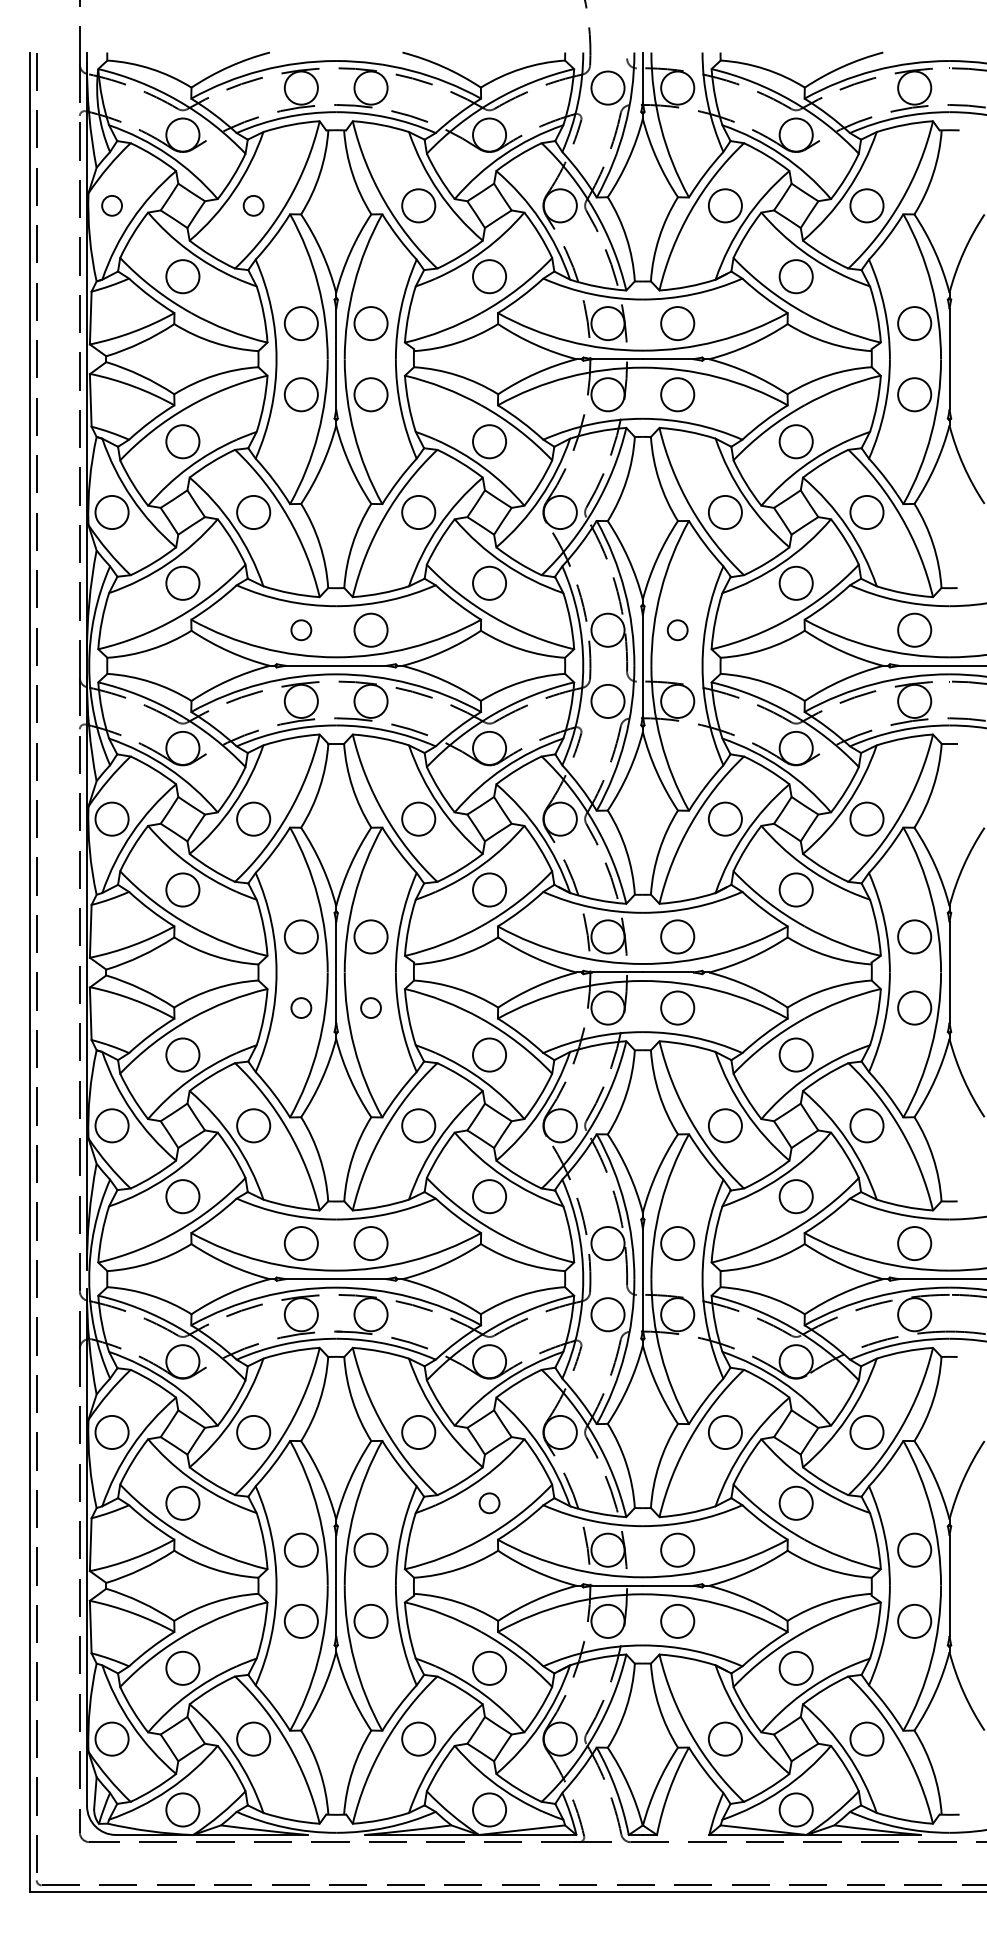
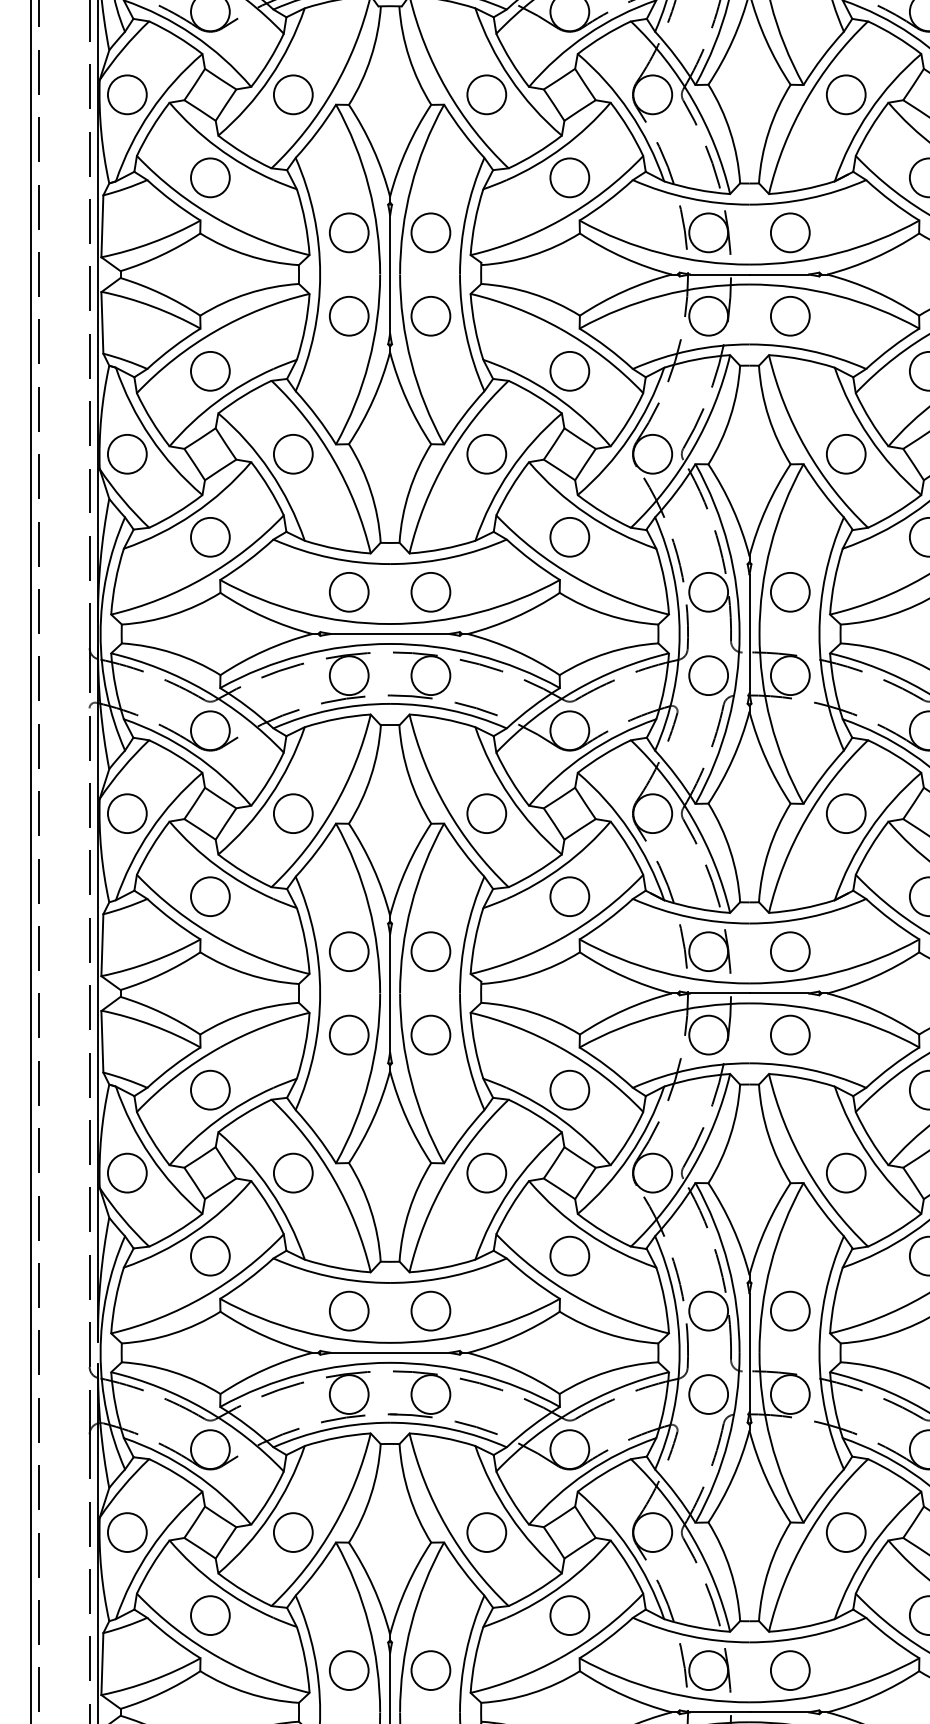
circle: (111, 205) -> (126, 94), size x1.67
circle: (253, 205) -> (293, 94), size x1.67
circle: (300, 629) -> (348, 591), size x1.67
circle: (677, 629) -> (790, 591), size x1.67
circle: (300, 1007) -> (348, 1034), size x1.67
circle: (370, 1007) -> (430, 1034), size x1.67
circle: (489, 1502) -> (569, 1614), size x1.67

